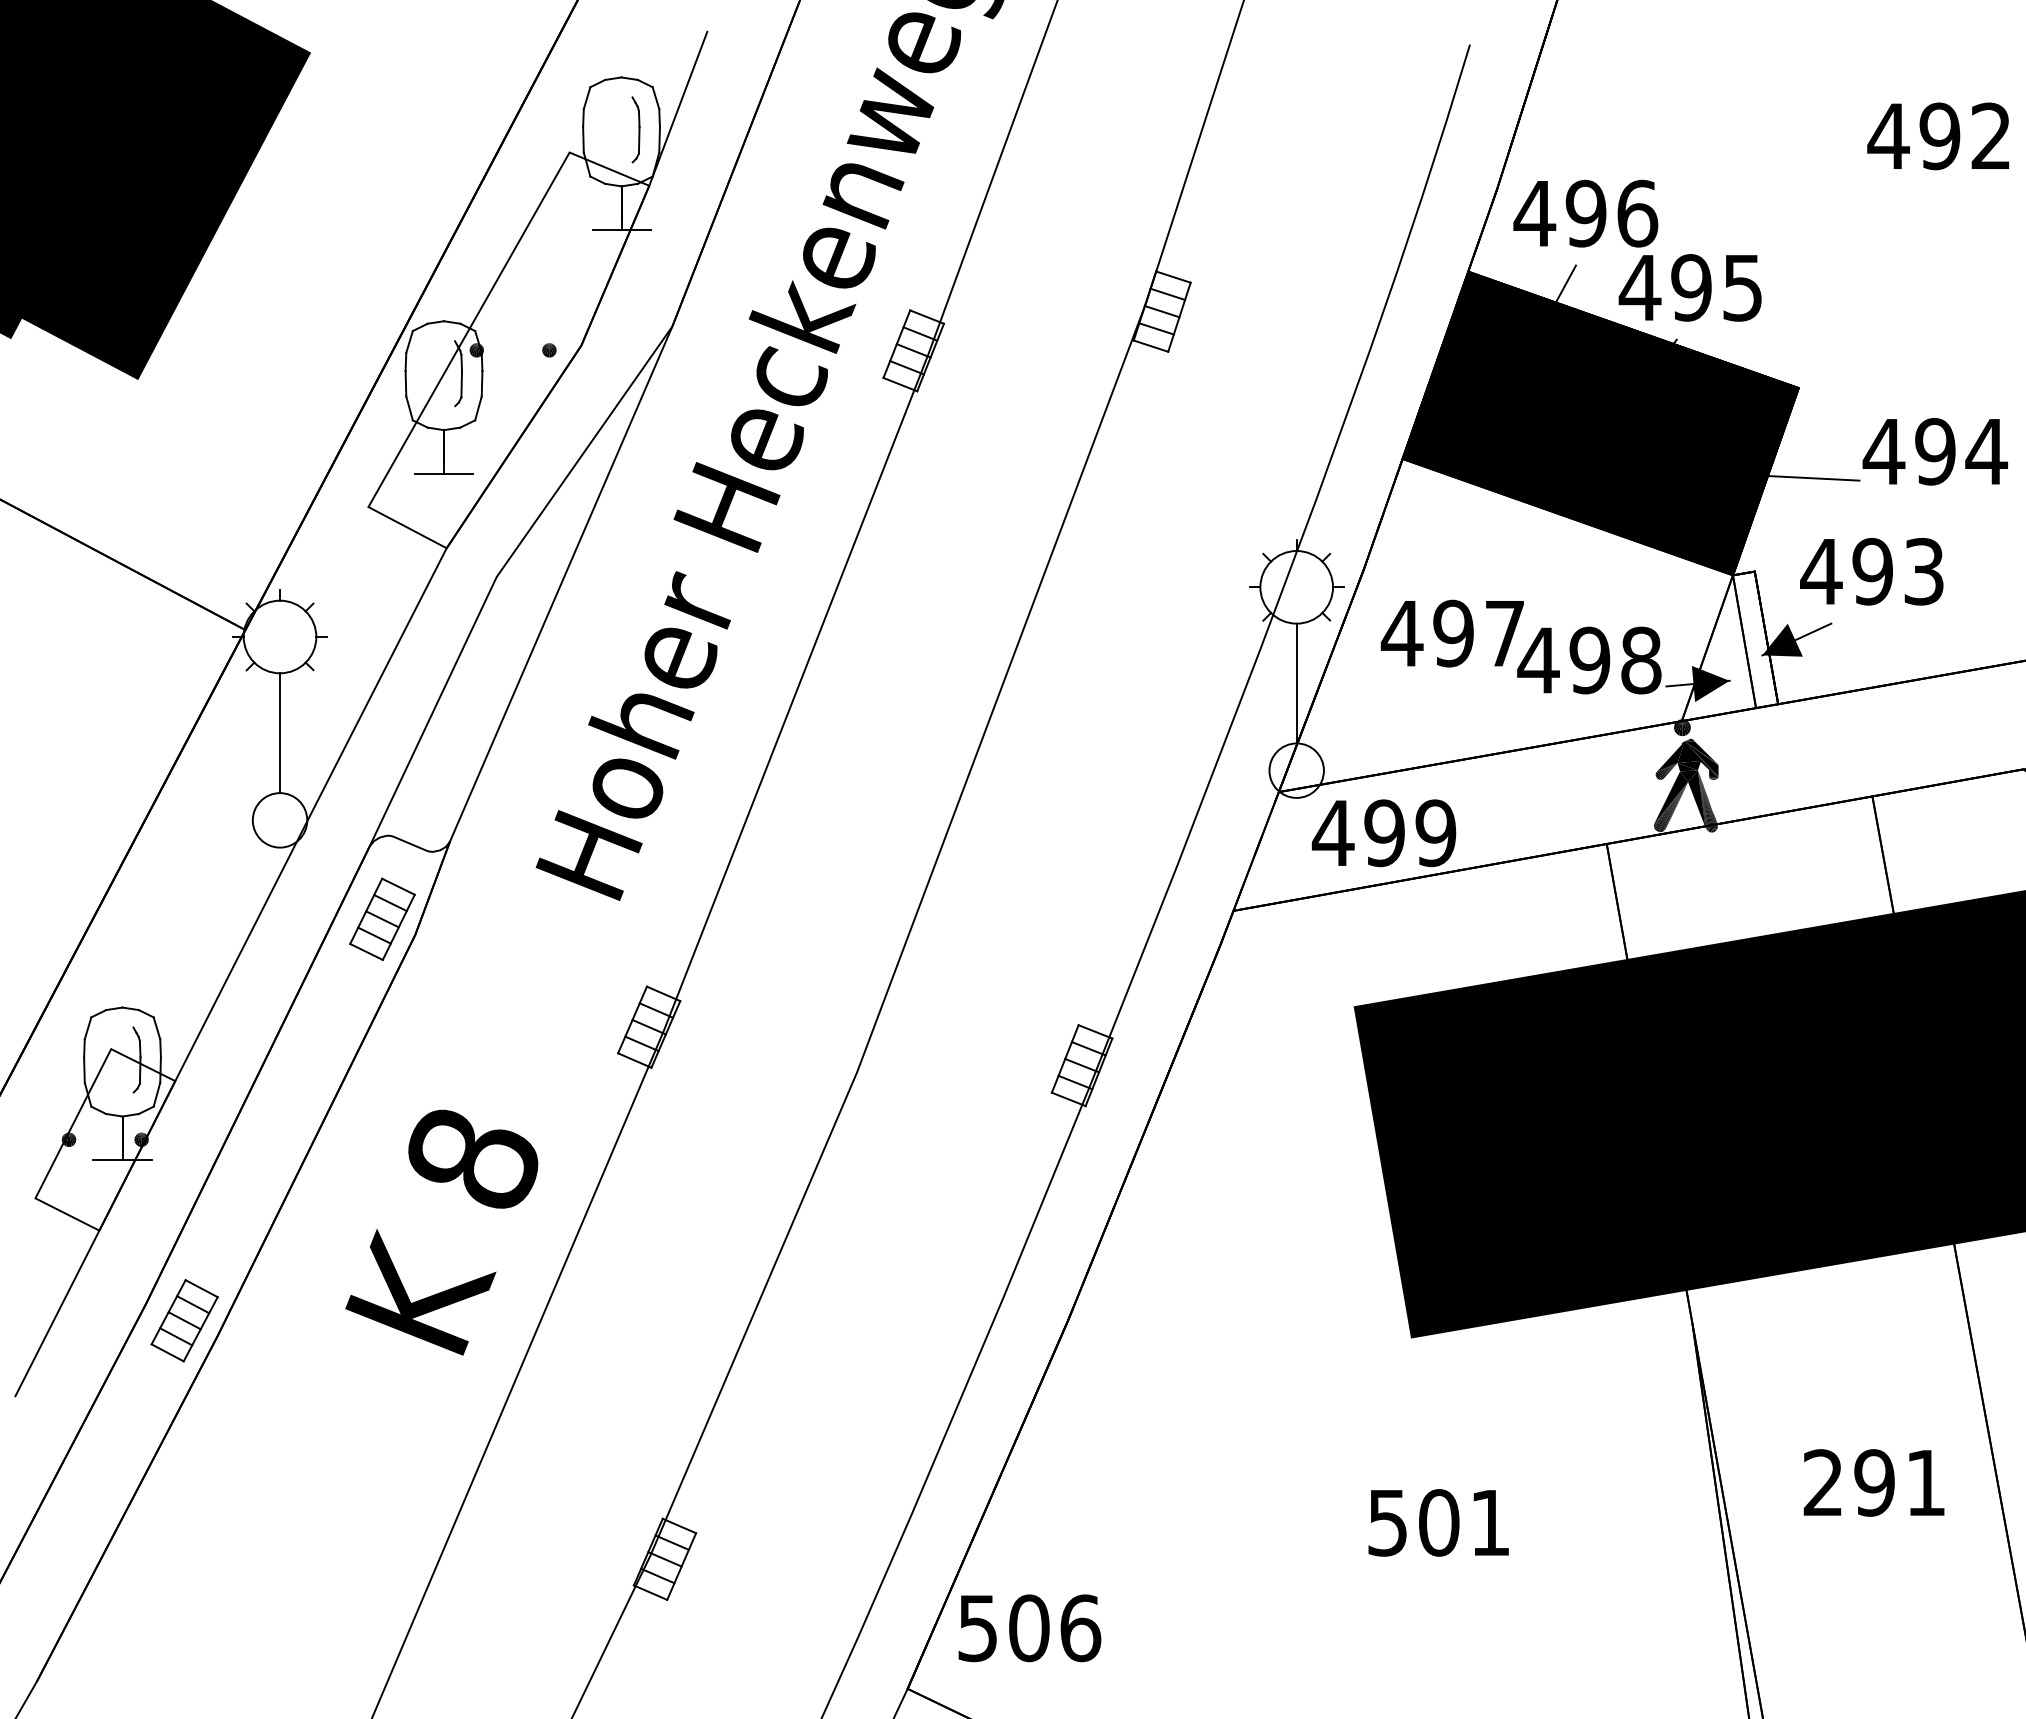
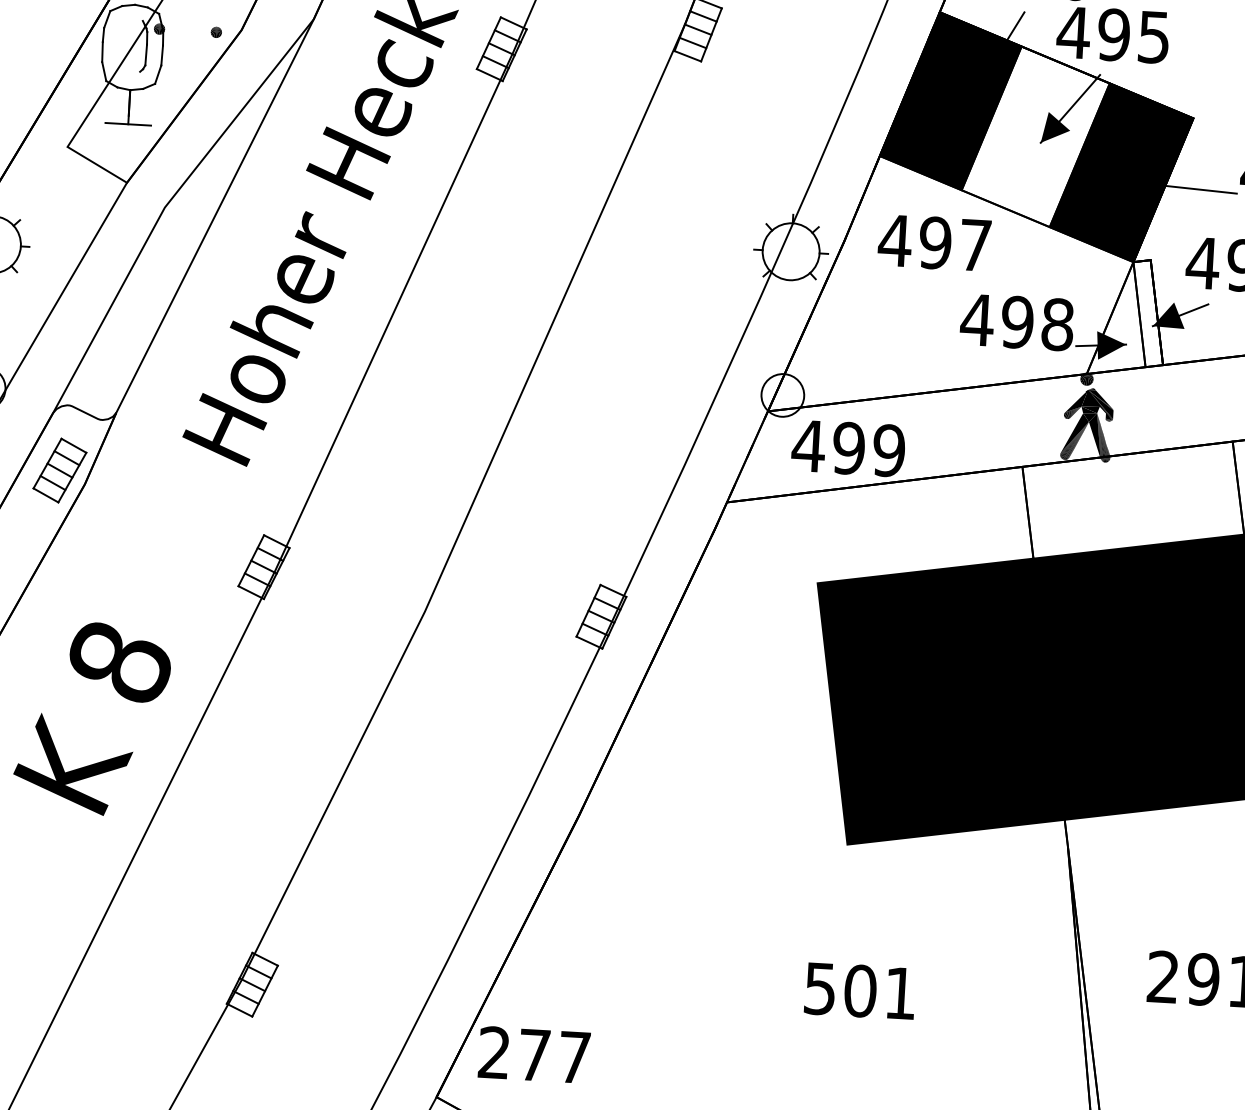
fill: (1599, 423) -> (1035, 137), removed
text: (1451, 633) -> (933, 242), moved
line: (1296, 683) -> (786, 327), removed
text: (1029, 1628) -> (534, 1055), 506 -> 277

